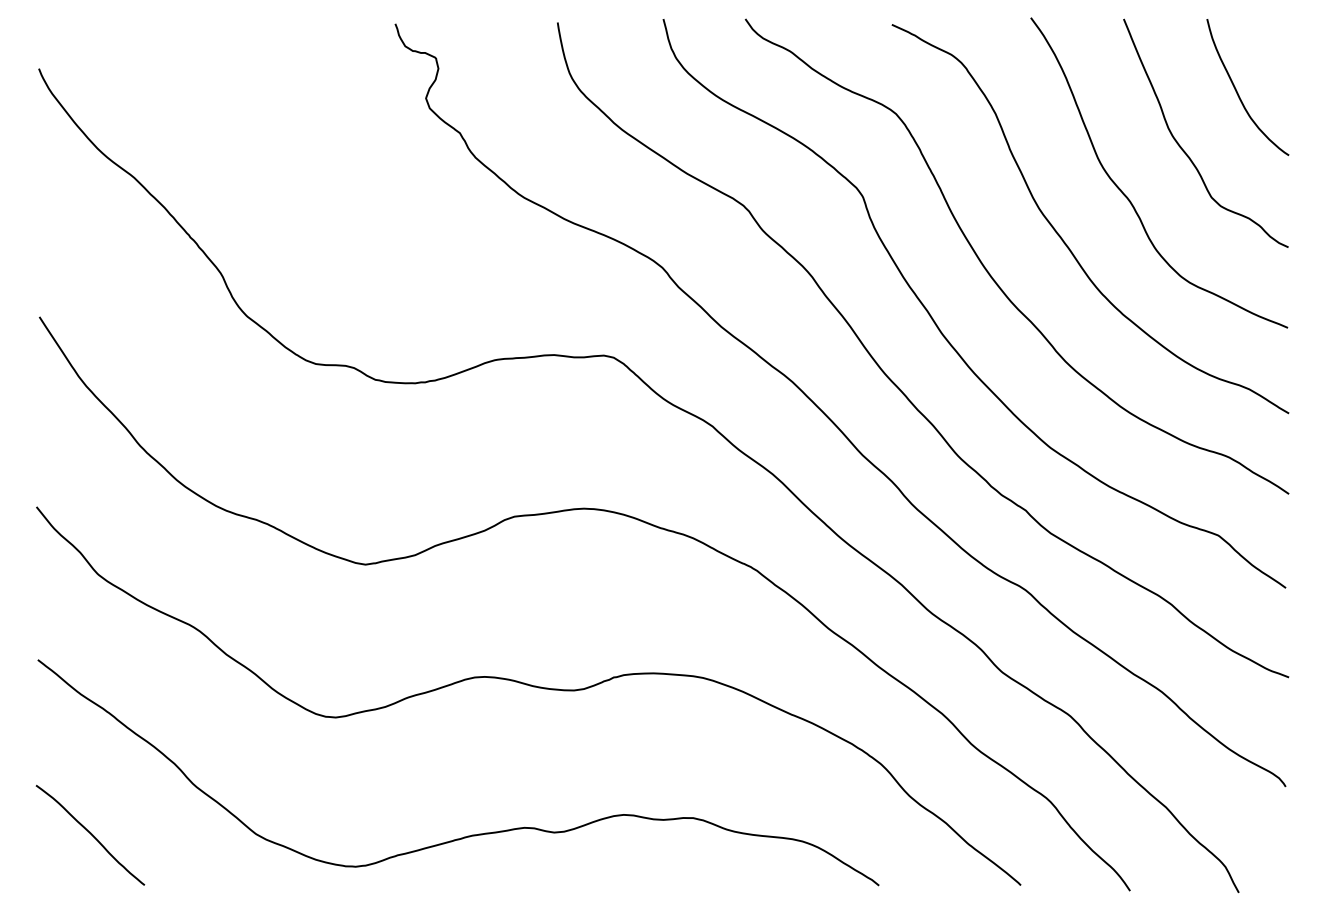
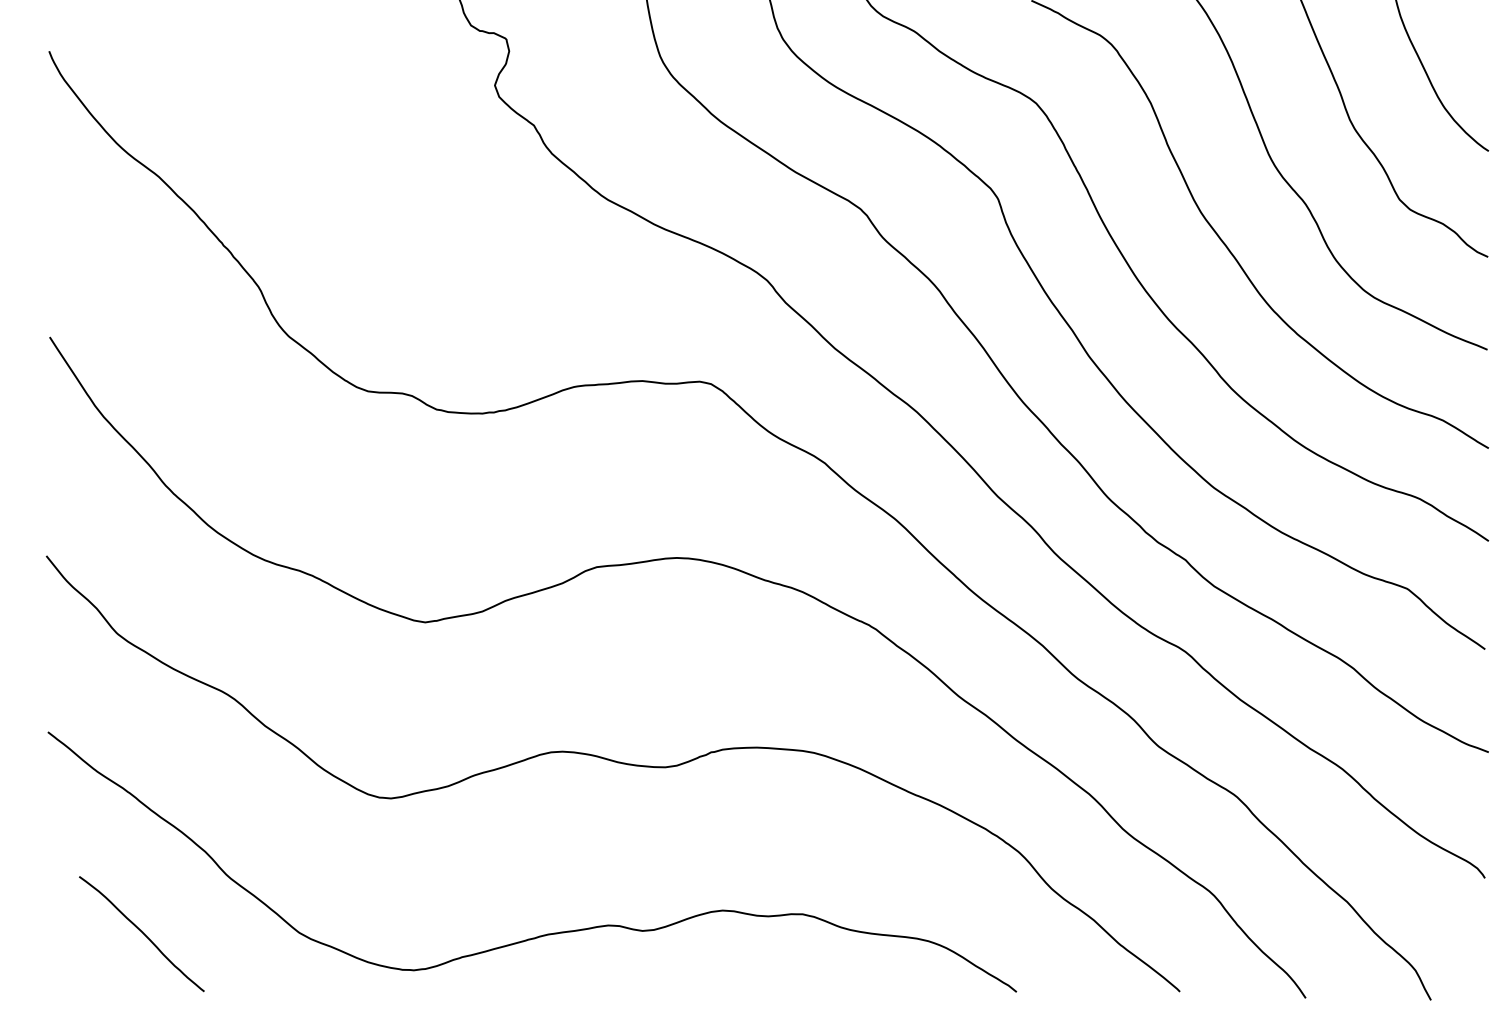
curve: (90, 834) -> (141, 933), moved

